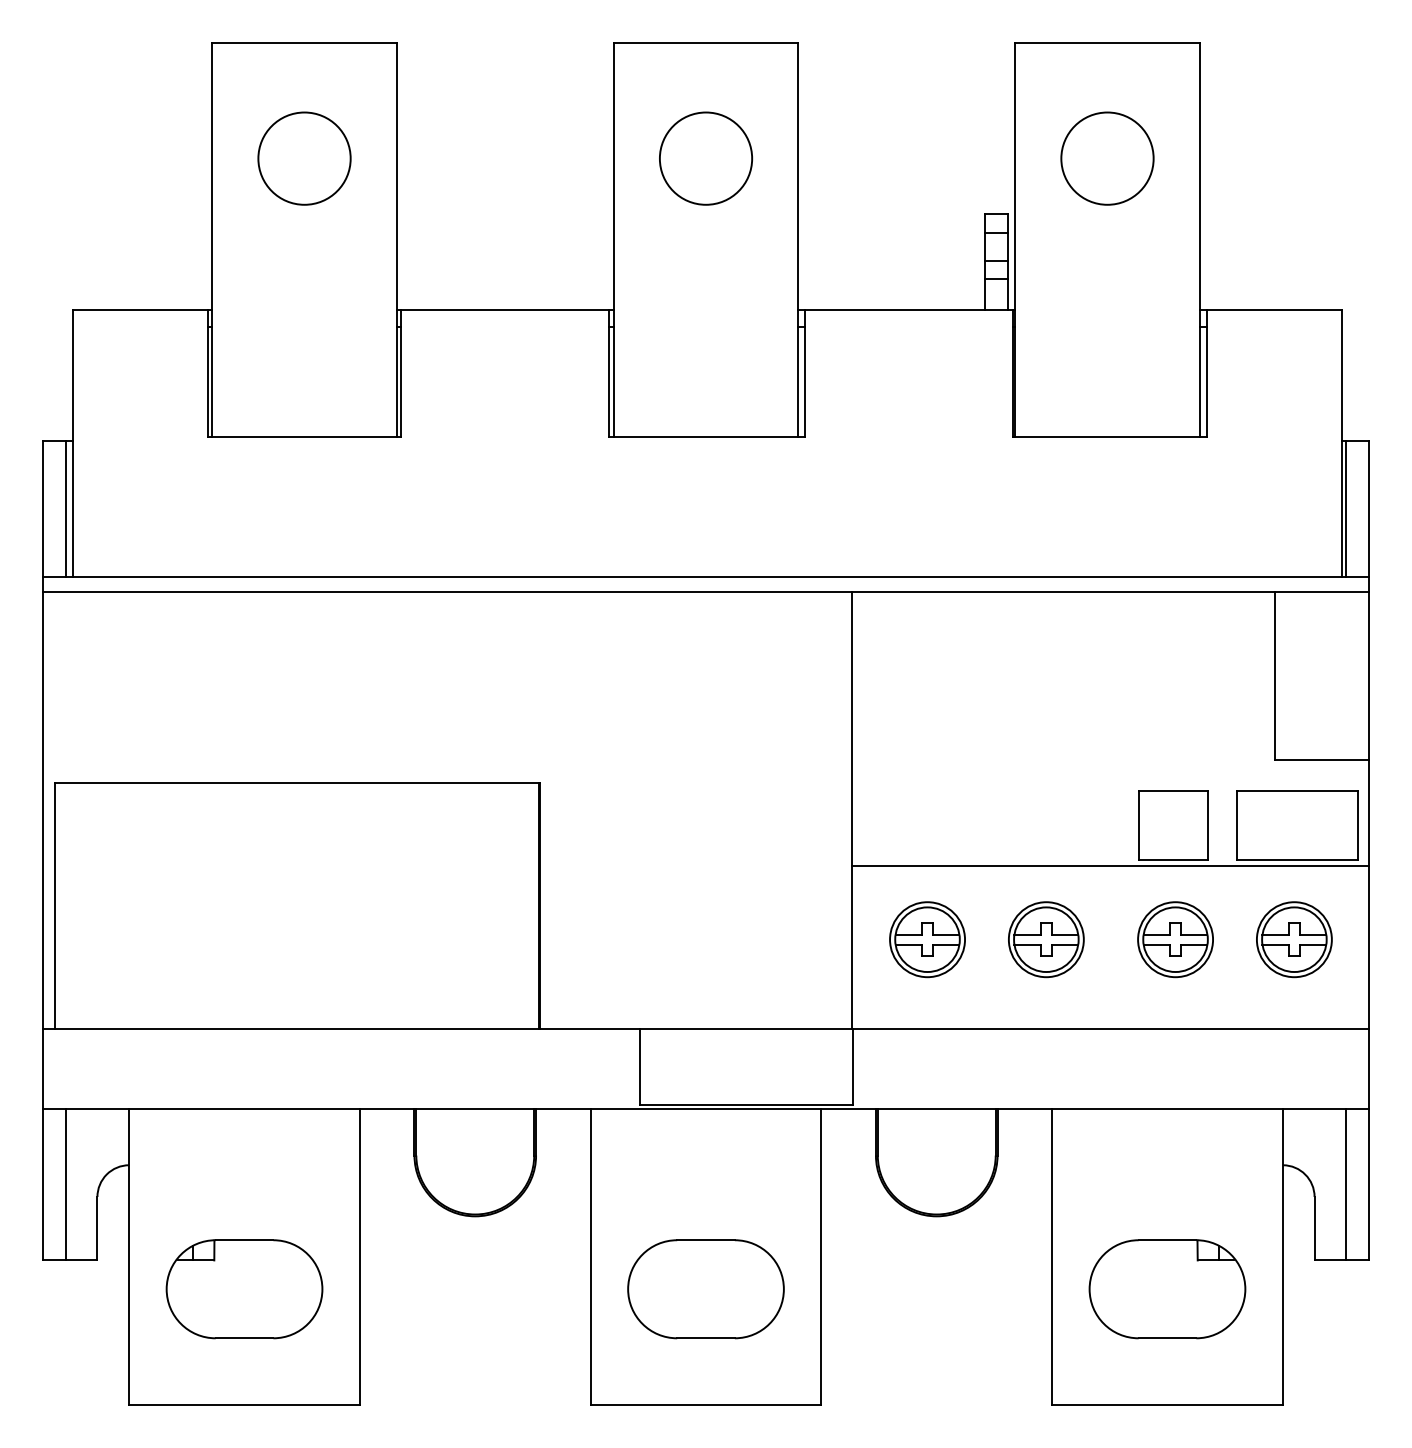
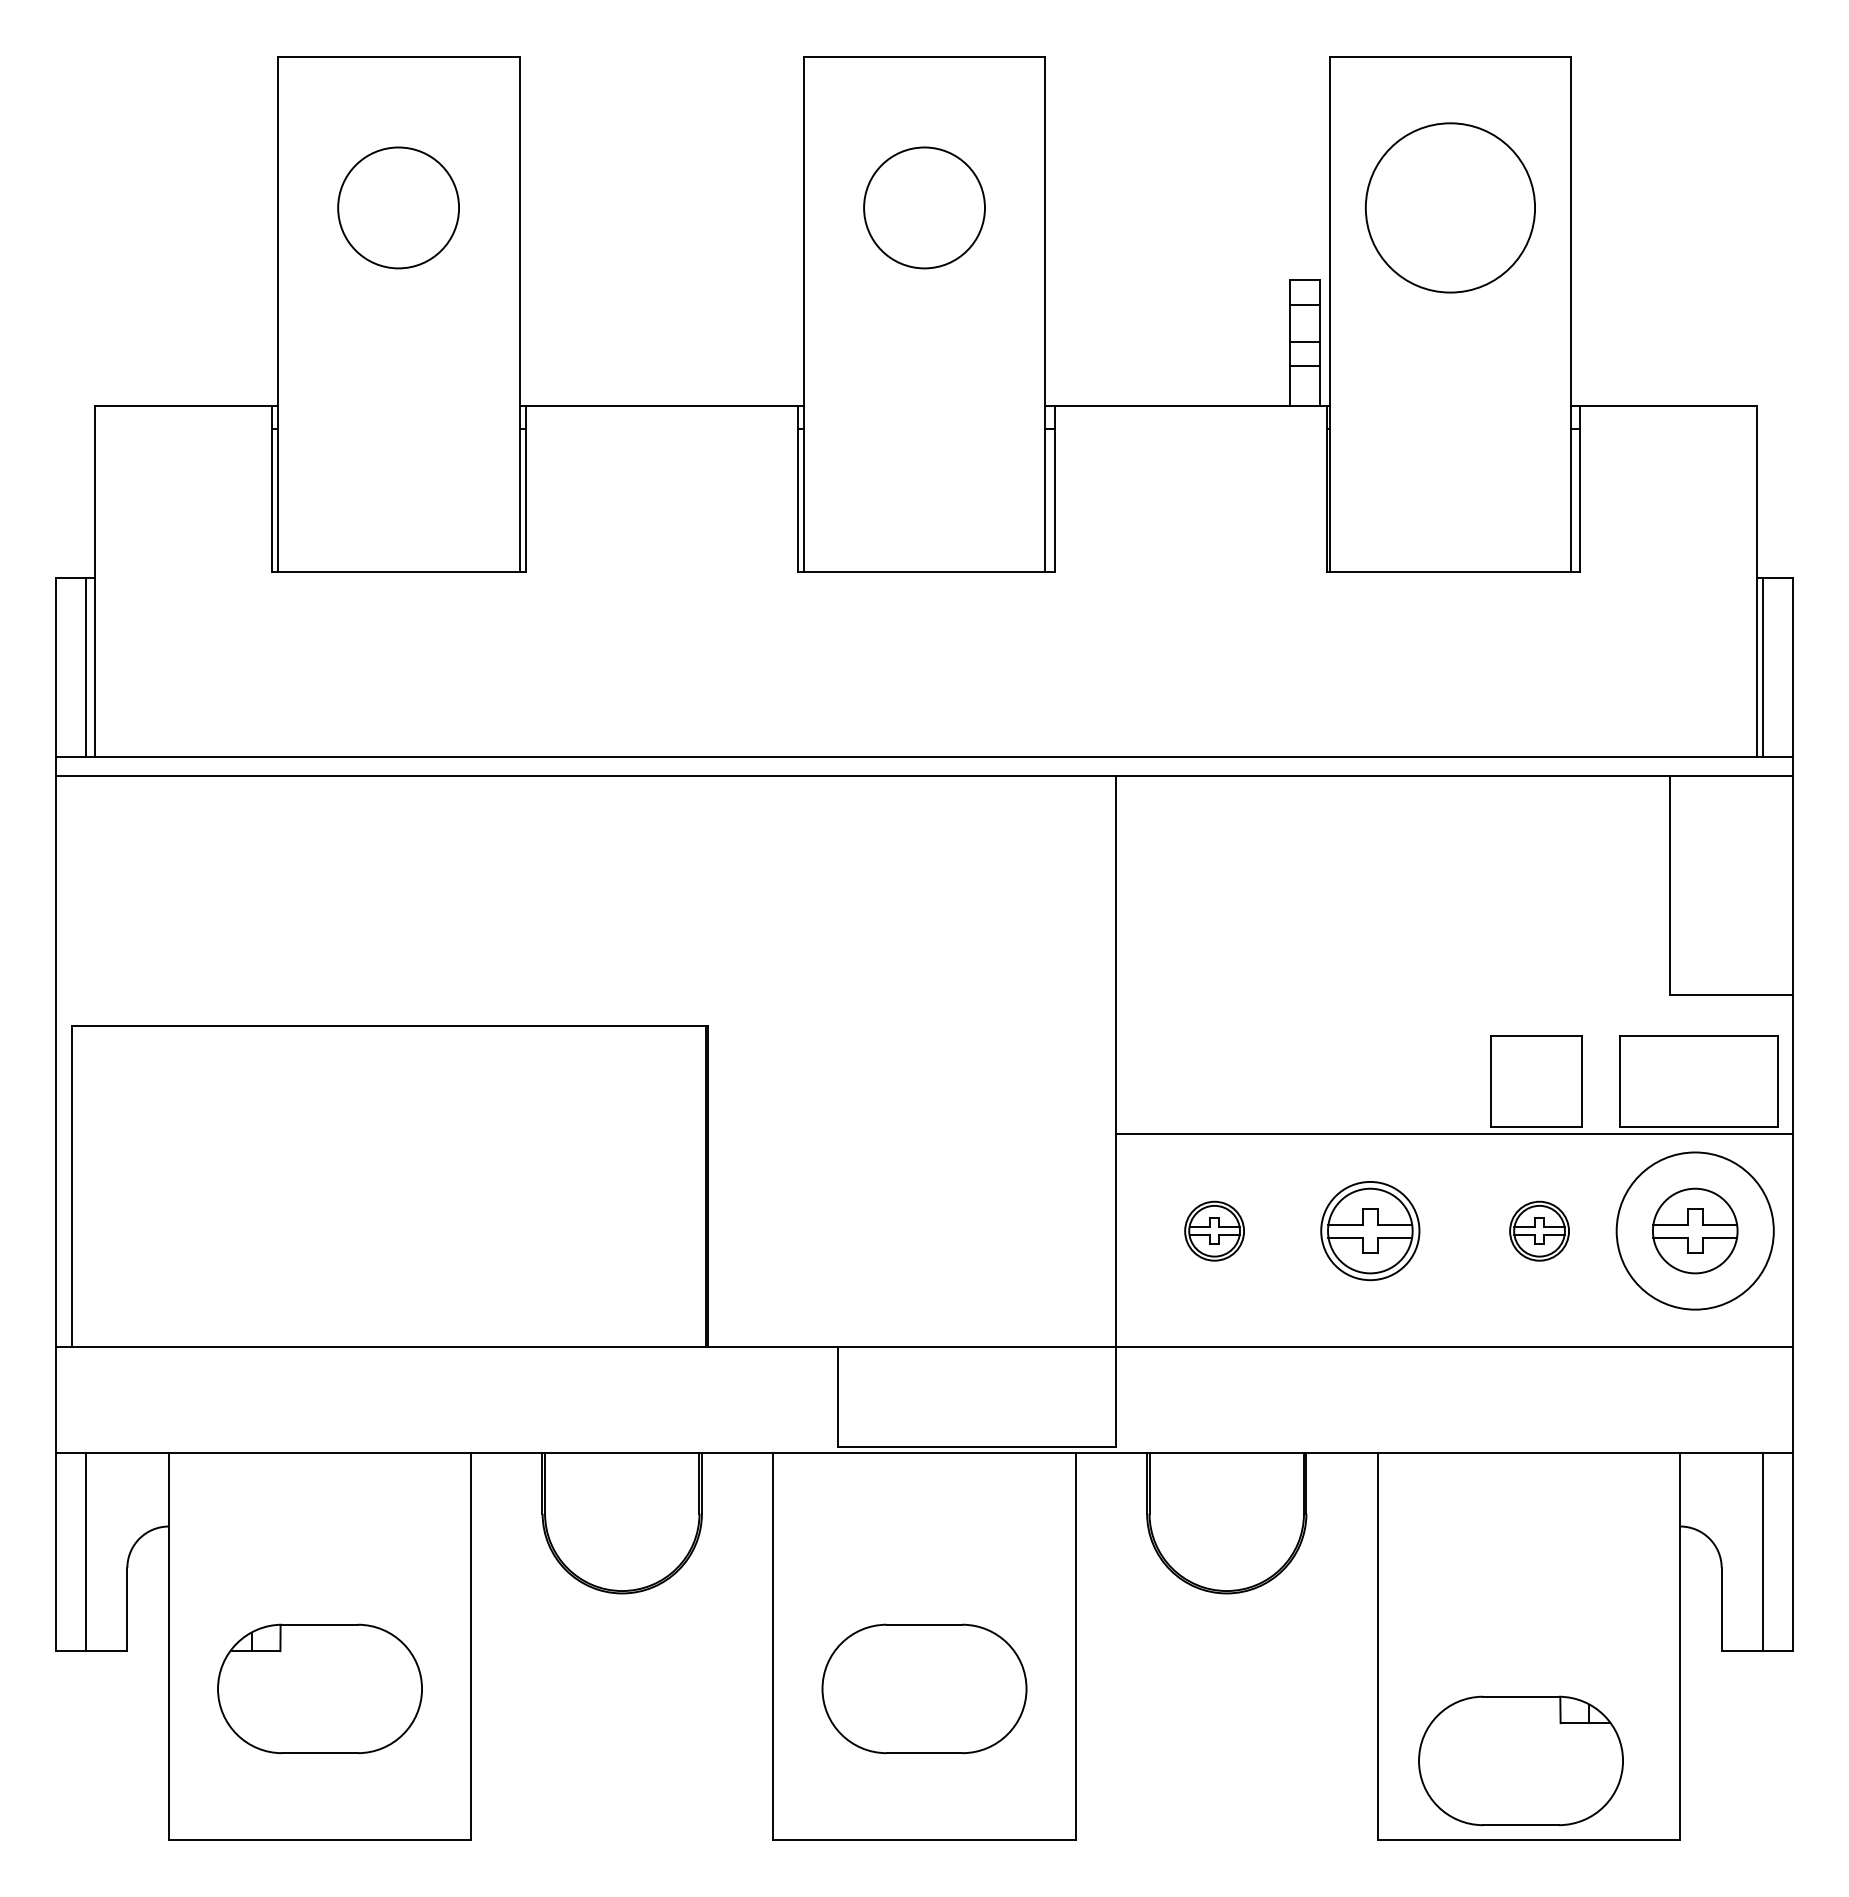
circle: (1106, 158) -> (1449, 207), size x1.4
circle: (1294, 939) -> (1695, 1230), size x1.6
part: (927, 940) -> (1214, 1231), size x0.6
part: (1175, 940) -> (1539, 1231), size x0.6
part: (1167, 1288) -> (1520, 1760), moved

